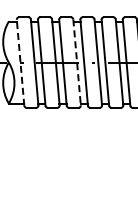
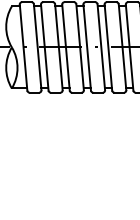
line: (20, 62) -> (23, 47), dashed -> solid
line: (77, 62) -> (80, 47), dashed -> solid

